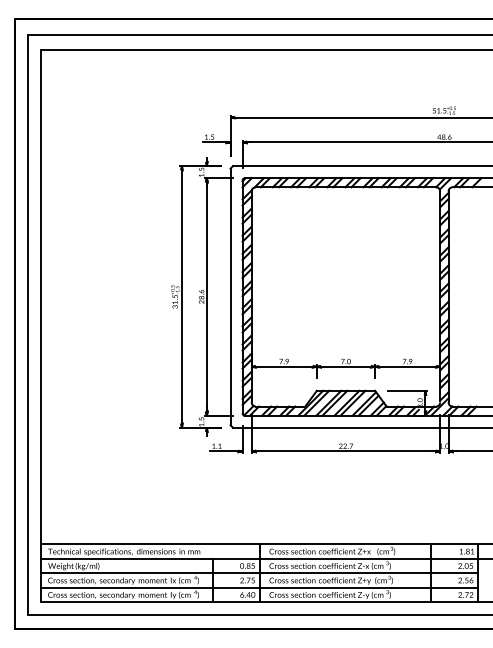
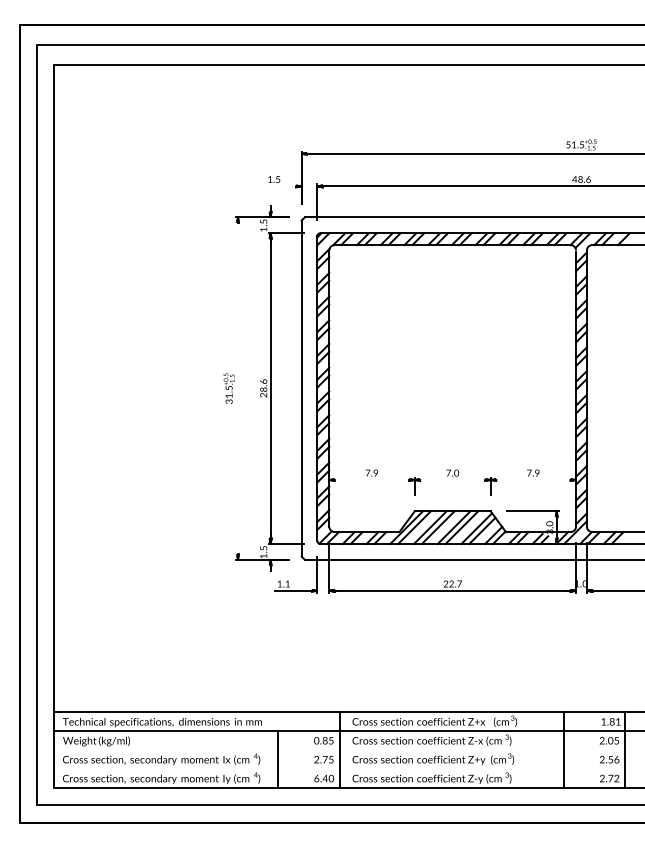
line: (214, 142) -> (280, 186), removed
line: (182, 296) -> (238, 388), removed
line: (283, 367) -> (371, 480), removed
line: (345, 367) -> (452, 480), removed
line: (407, 367) -> (533, 480), removed
line: (259, 573) -> (339, 750), removed
line: (259, 587) -> (339, 769), removed

